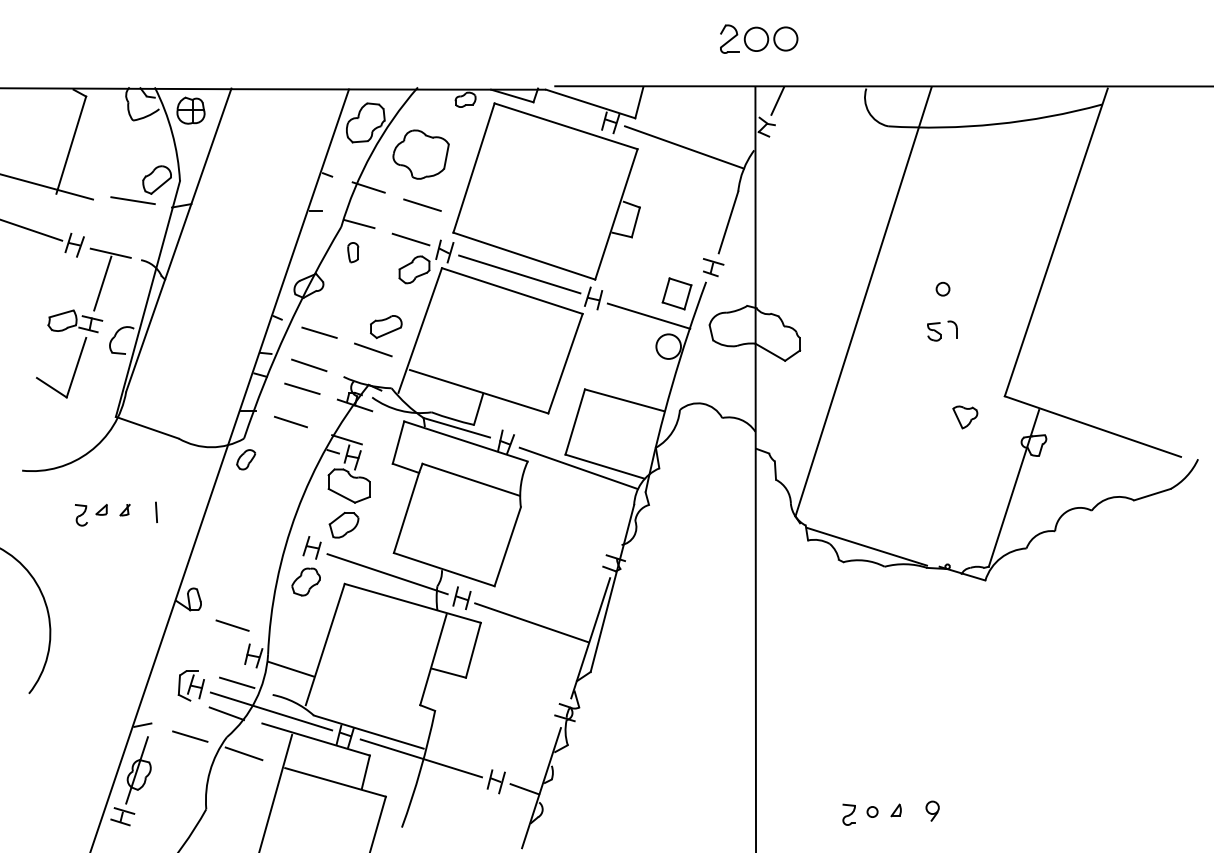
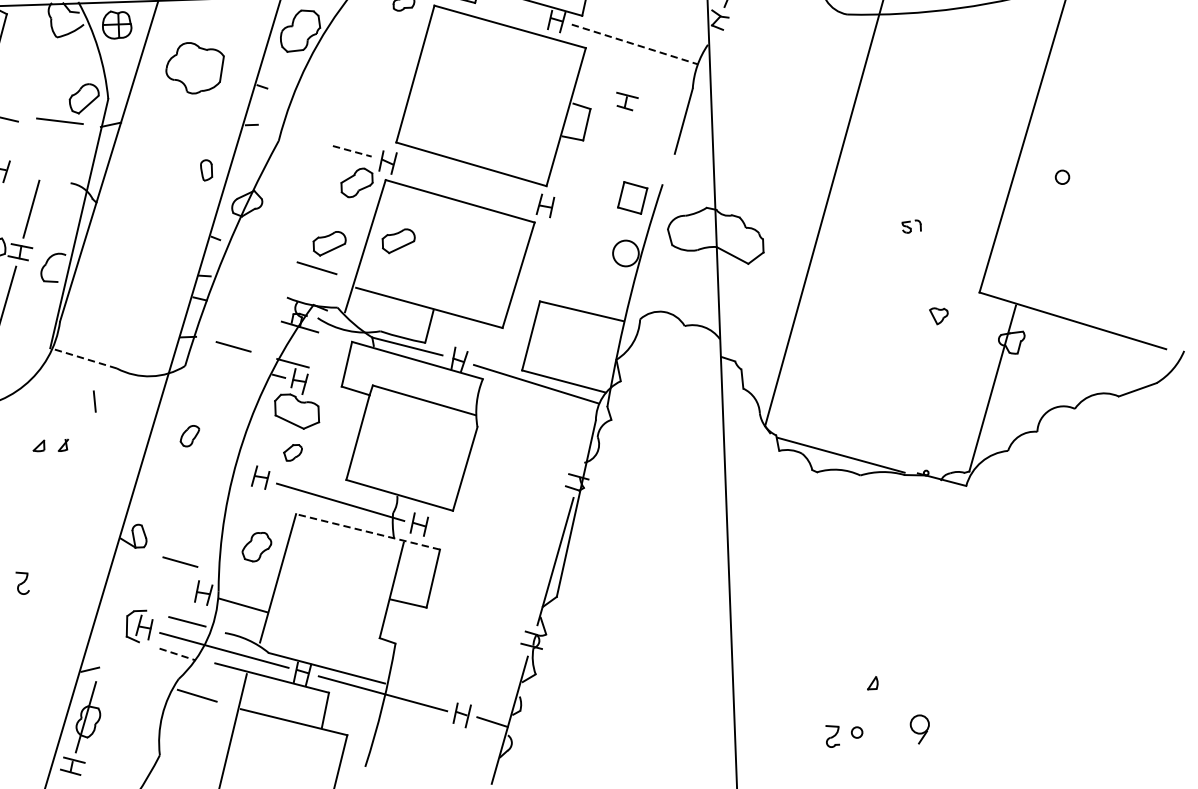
line: (684, 147) -> (634, 44), solid -> dashed
part: (420, 154) -> (194, 67), moved
line: (368, 187) -> (305, 98), removed
line: (422, 204) -> (362, 114), removed
line: (359, 224) -> (297, 137), removed
line: (411, 239) -> (352, 151), solid -> dashed
line: (110, 252) -> (38, 176), removed
part: (353, 252) -> (206, 170), moved
part: (713, 267) -> (627, 101), moved
line: (519, 274) -> (467, 183), removed
circle: (942, 288) -> (1061, 176), moved
line: (648, 315) -> (603, 221), removed
part: (452, 327) -> (399, 241), added
part: (942, 330) -> (911, 226), size x0.6
line: (319, 332) -> (260, 252), removed
line: (309, 365) -> (250, 286), removed
line: (302, 388) -> (244, 311), removed
part: (965, 417) -> (939, 316), size x0.7
line: (146, 427) -> (82, 358), solid -> dashed
part: (246, 459) -> (190, 435), moved
line: (156, 511) -> (94, 400), moved
part: (81, 515) -> (22, 583), moved
part: (343, 525) -> (292, 453), size x0.6
part: (305, 581) -> (256, 546), moved
line: (412, 603) -> (367, 532), solid -> dashed
line: (531, 622) -> (492, 547), removed
line: (227, 713) -> (178, 654), solid -> dashed
line: (190, 736) -> (140, 679), removed
part: (895, 810) -> (872, 683), moved
part: (932, 810) -> (919, 728), size x1.4

